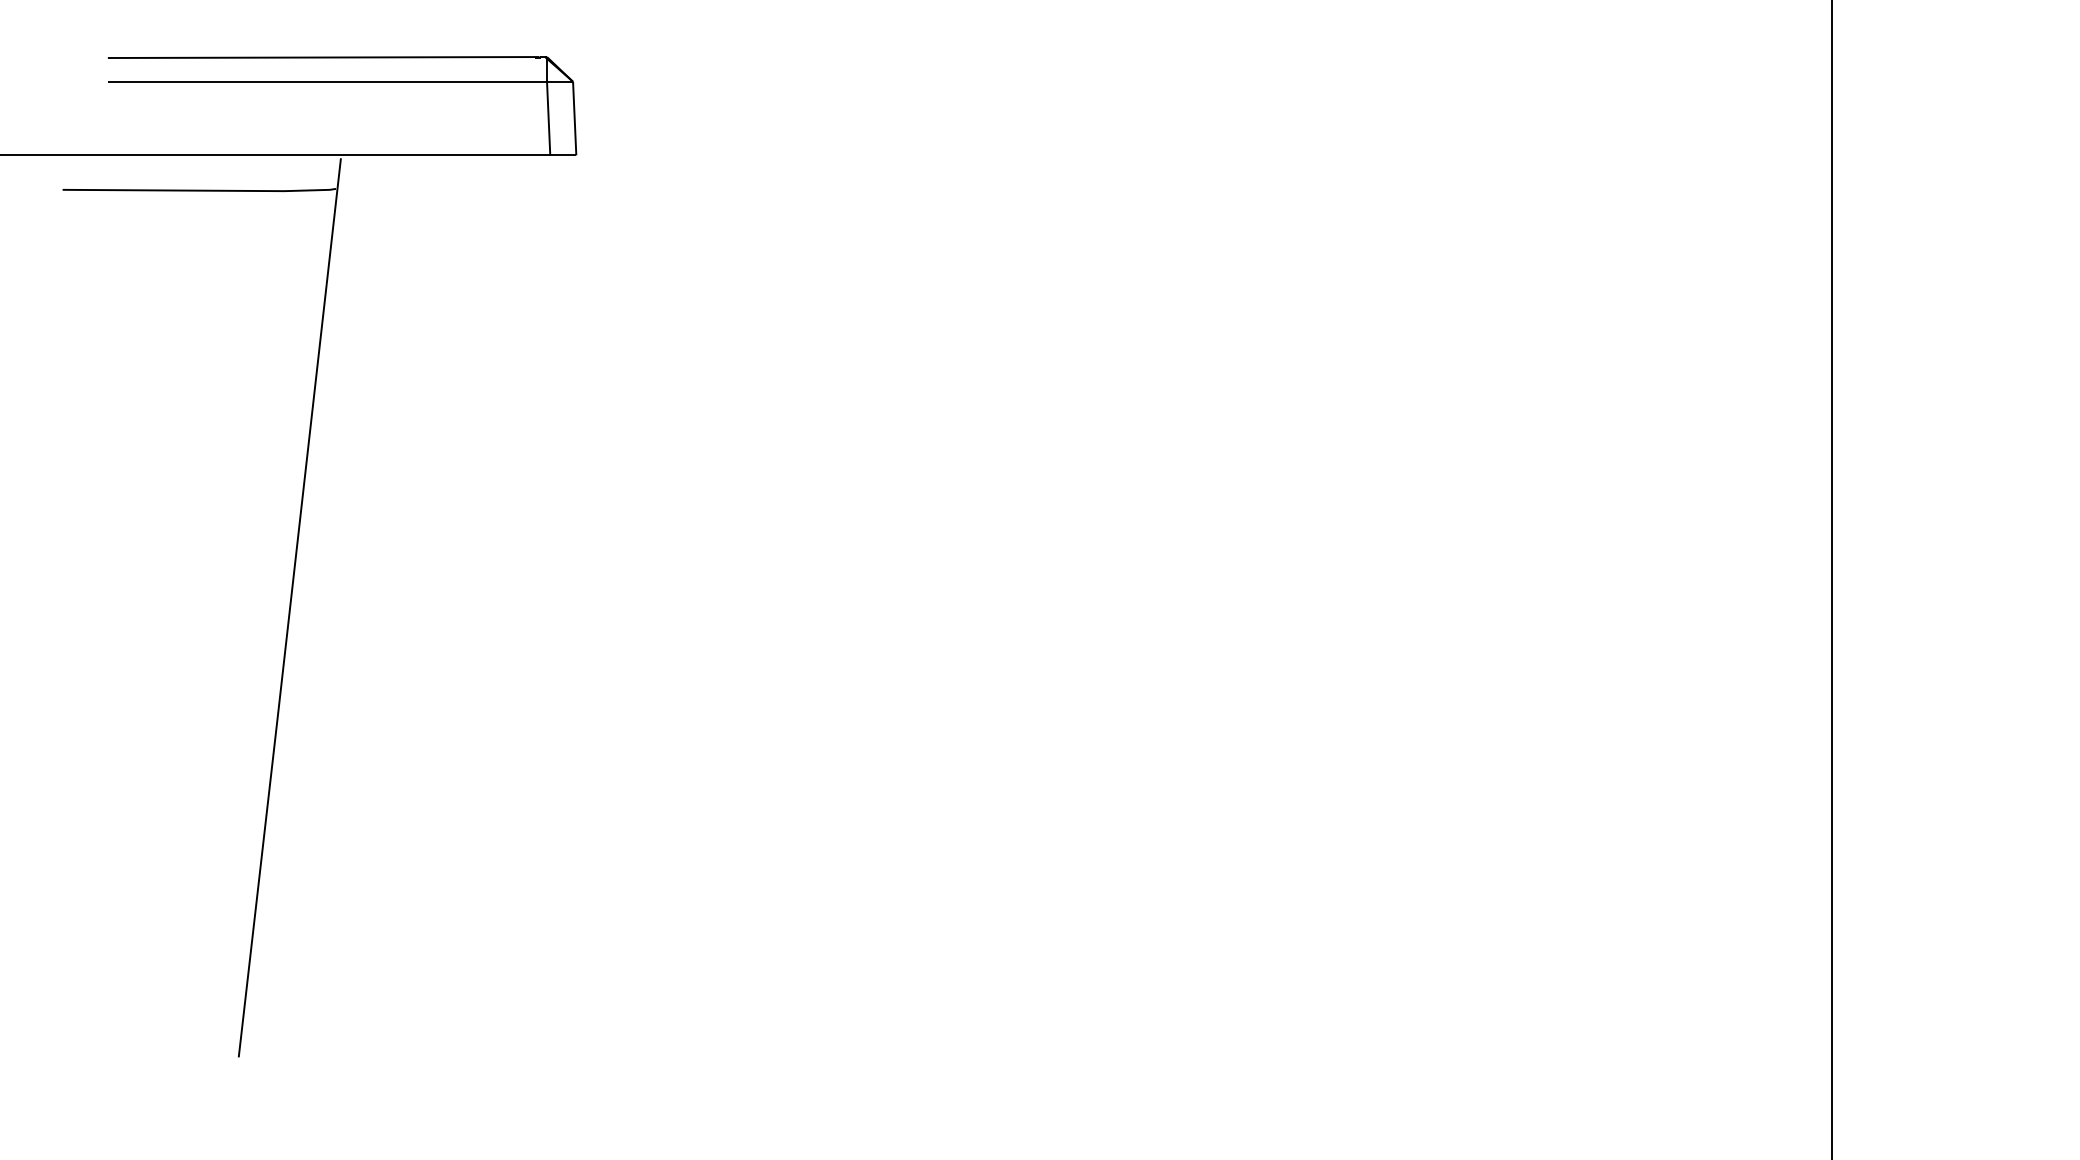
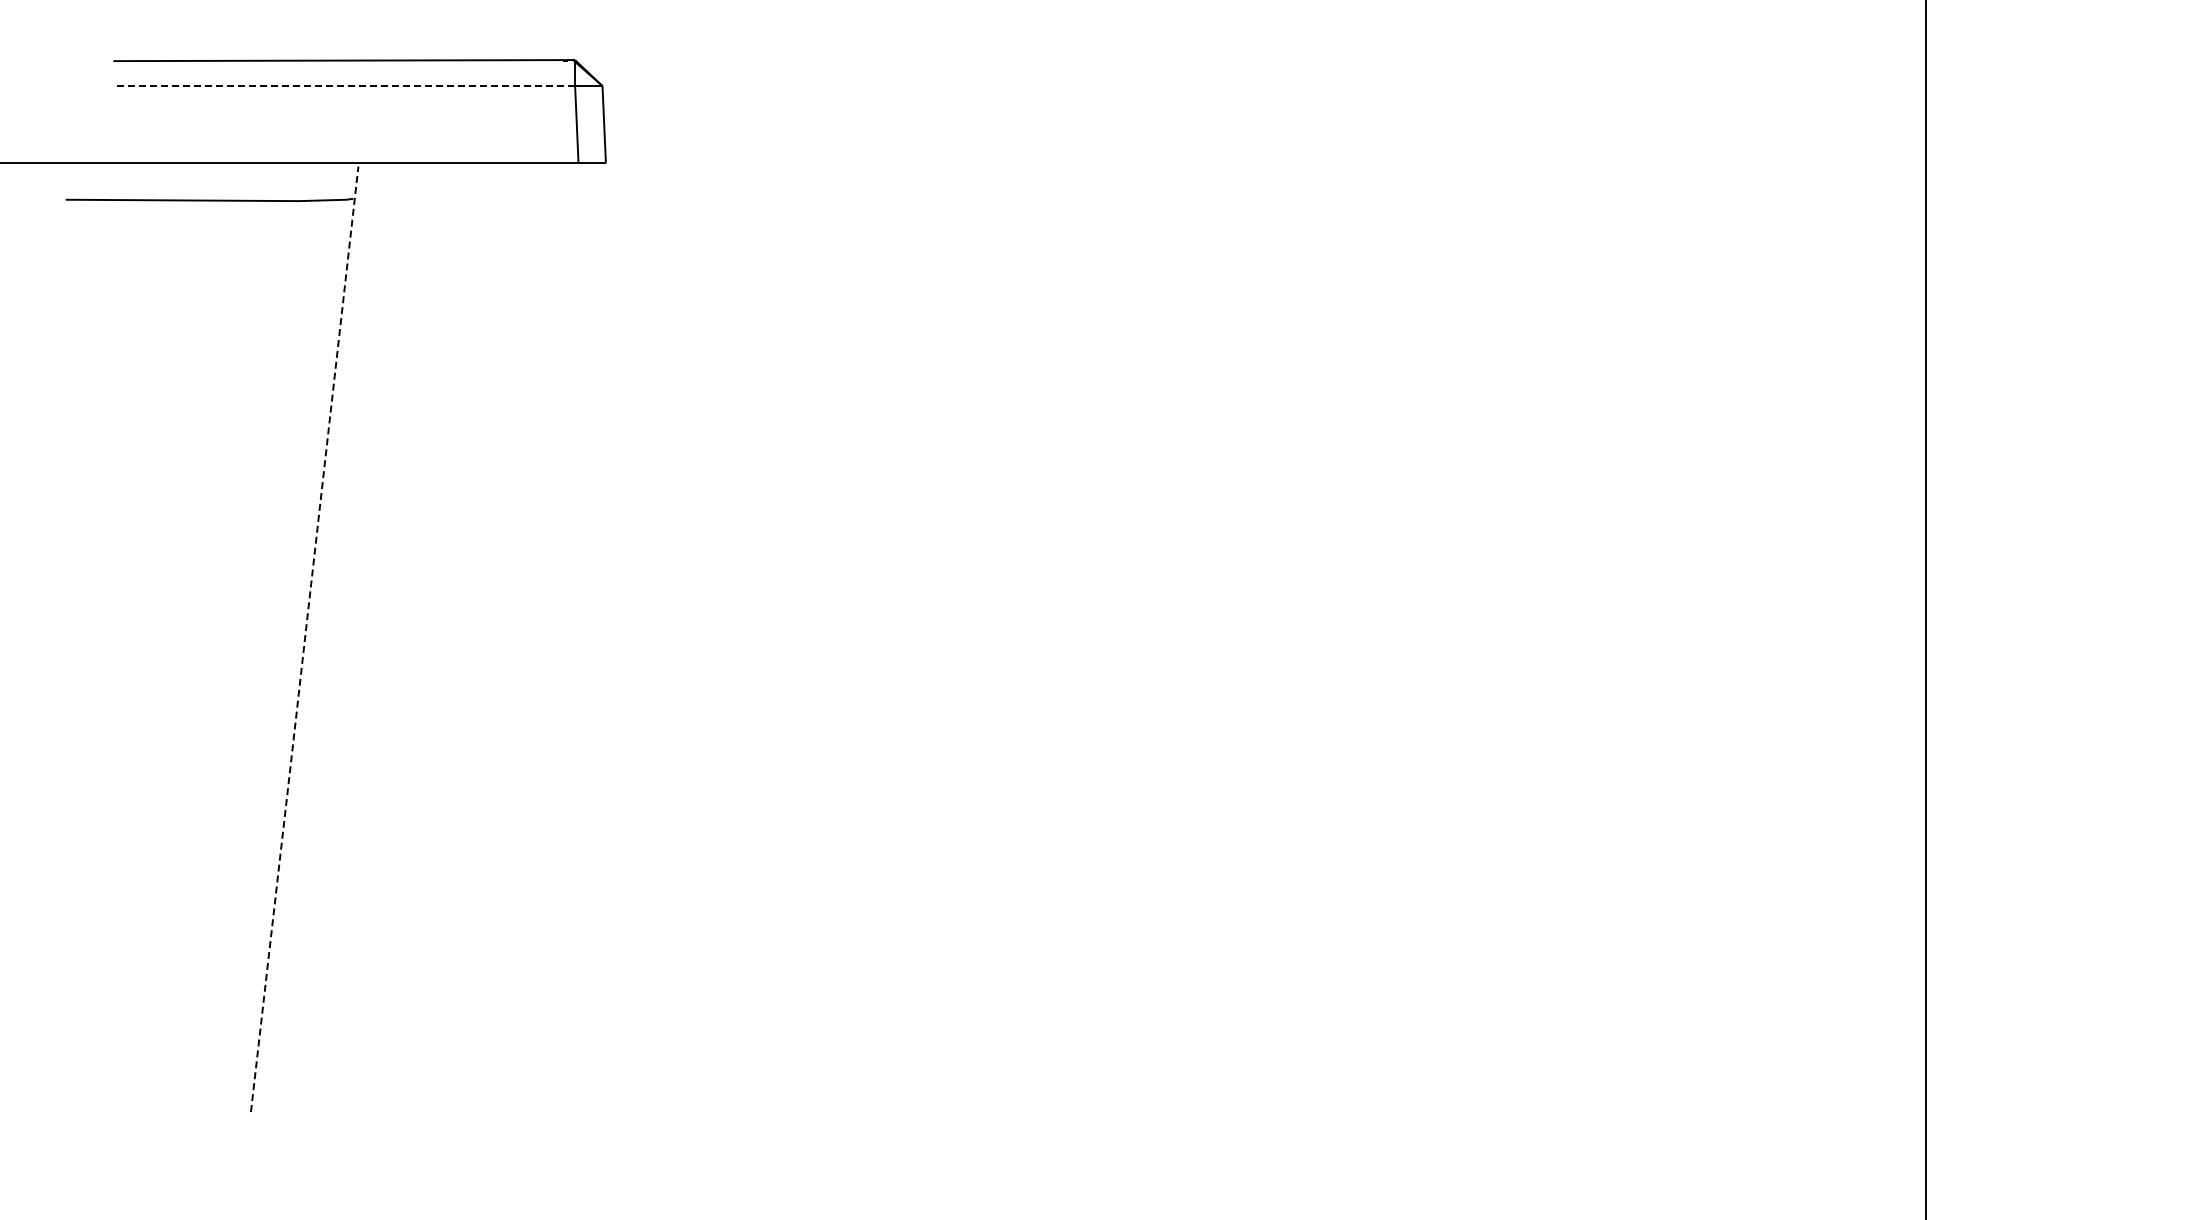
line: (327, 82) -> (344, 86), solid -> dashed
line: (289, 608) -> (304, 639), solid -> dashed

